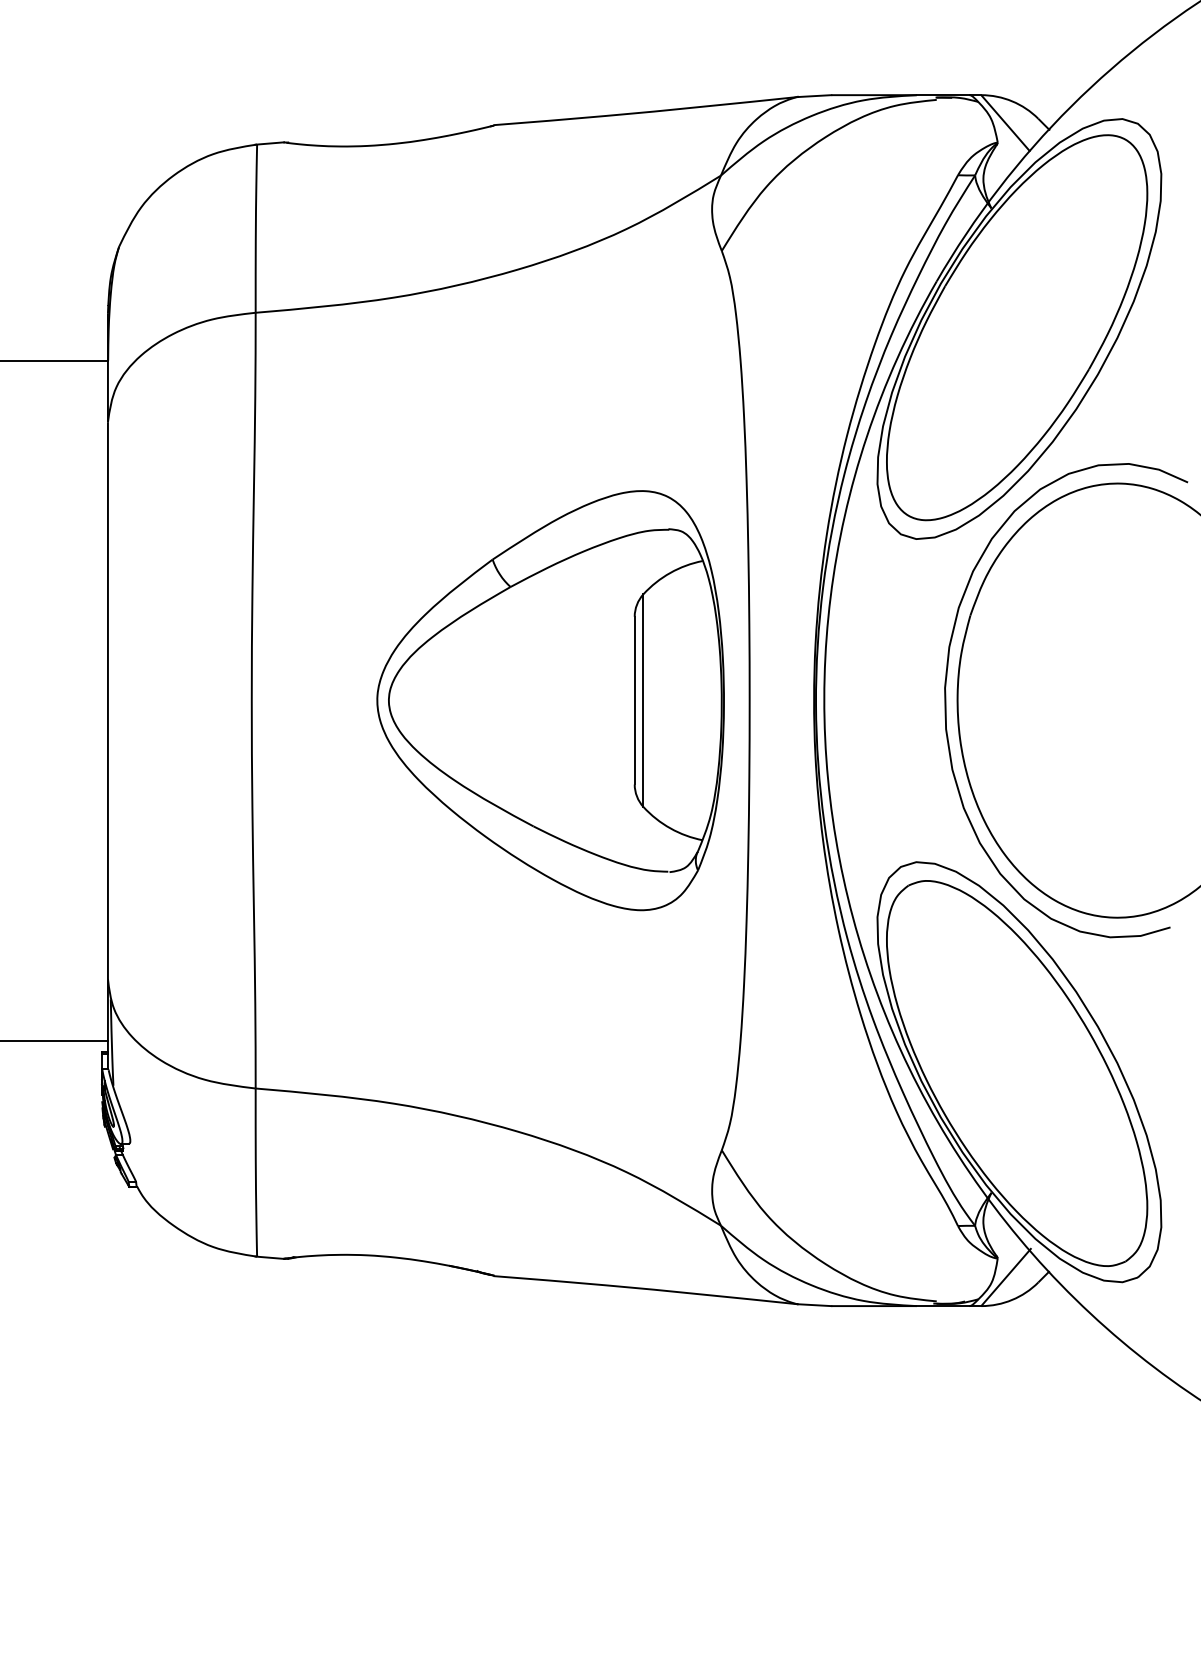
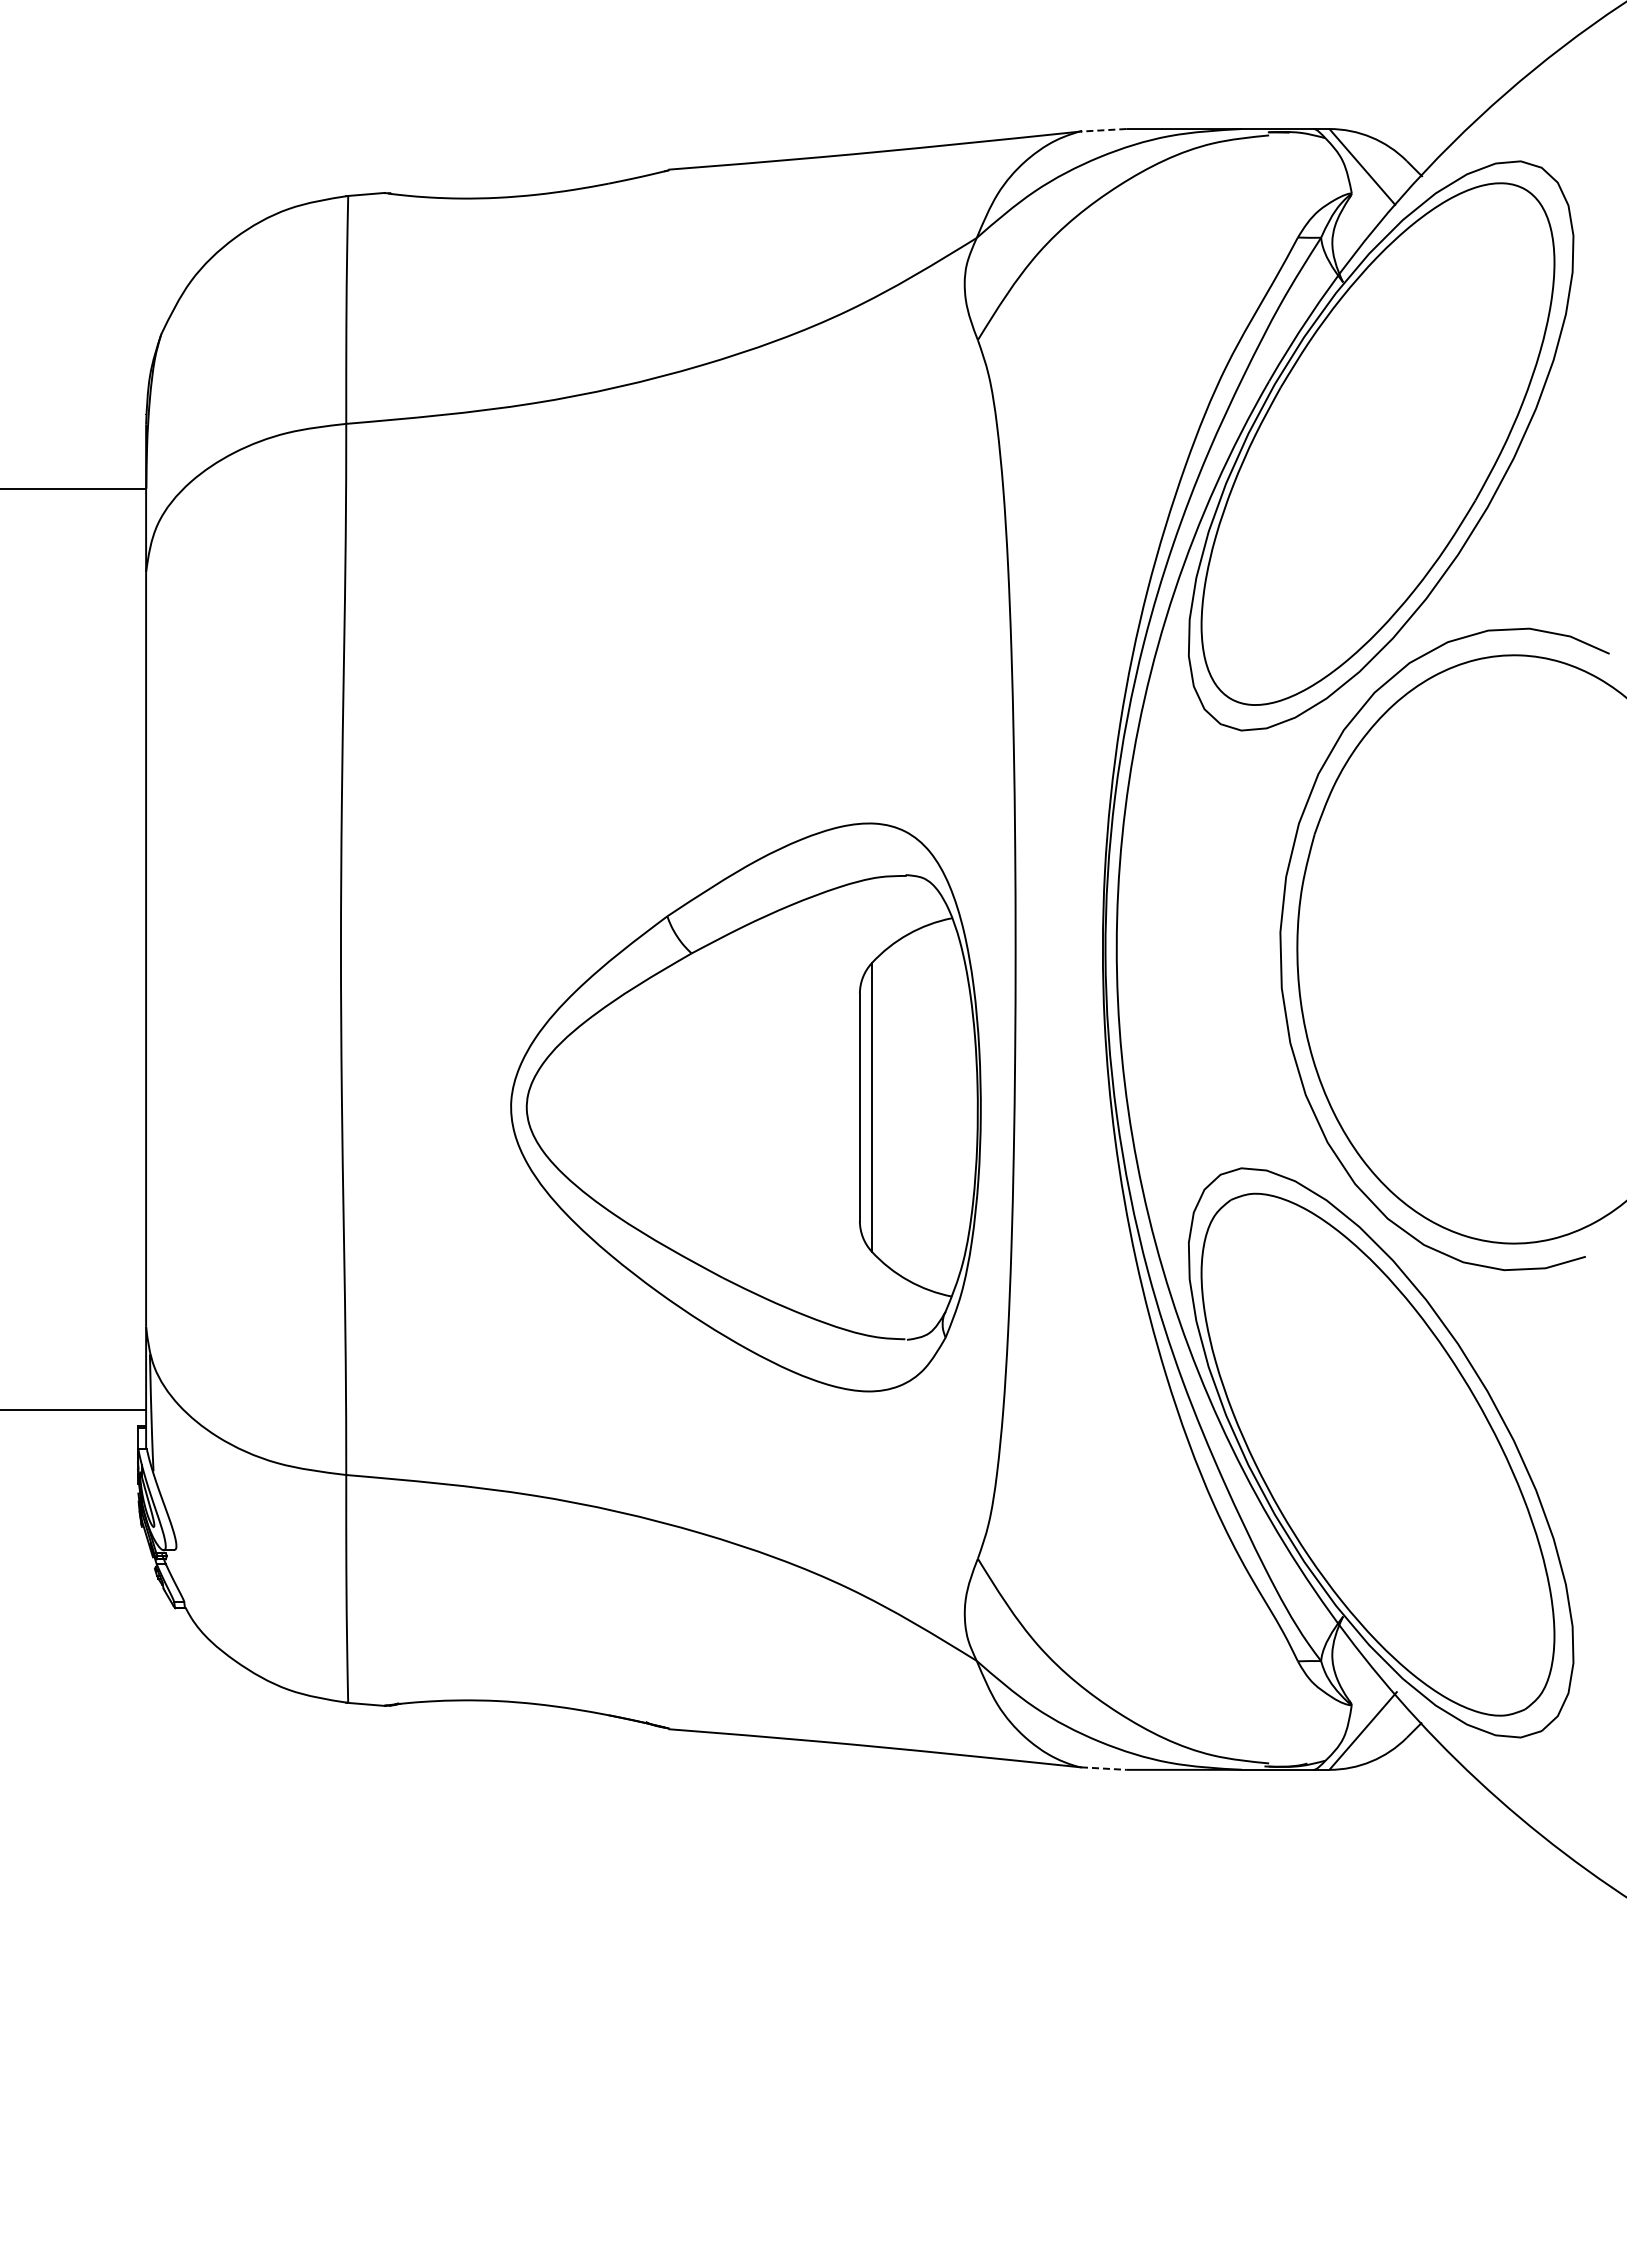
line: (814, 96) -> (1103, 130), solid -> dashed
part: (550, 700) -> (745, 1107), moved
line: (814, 1305) -> (1103, 1768), solid -> dashed

